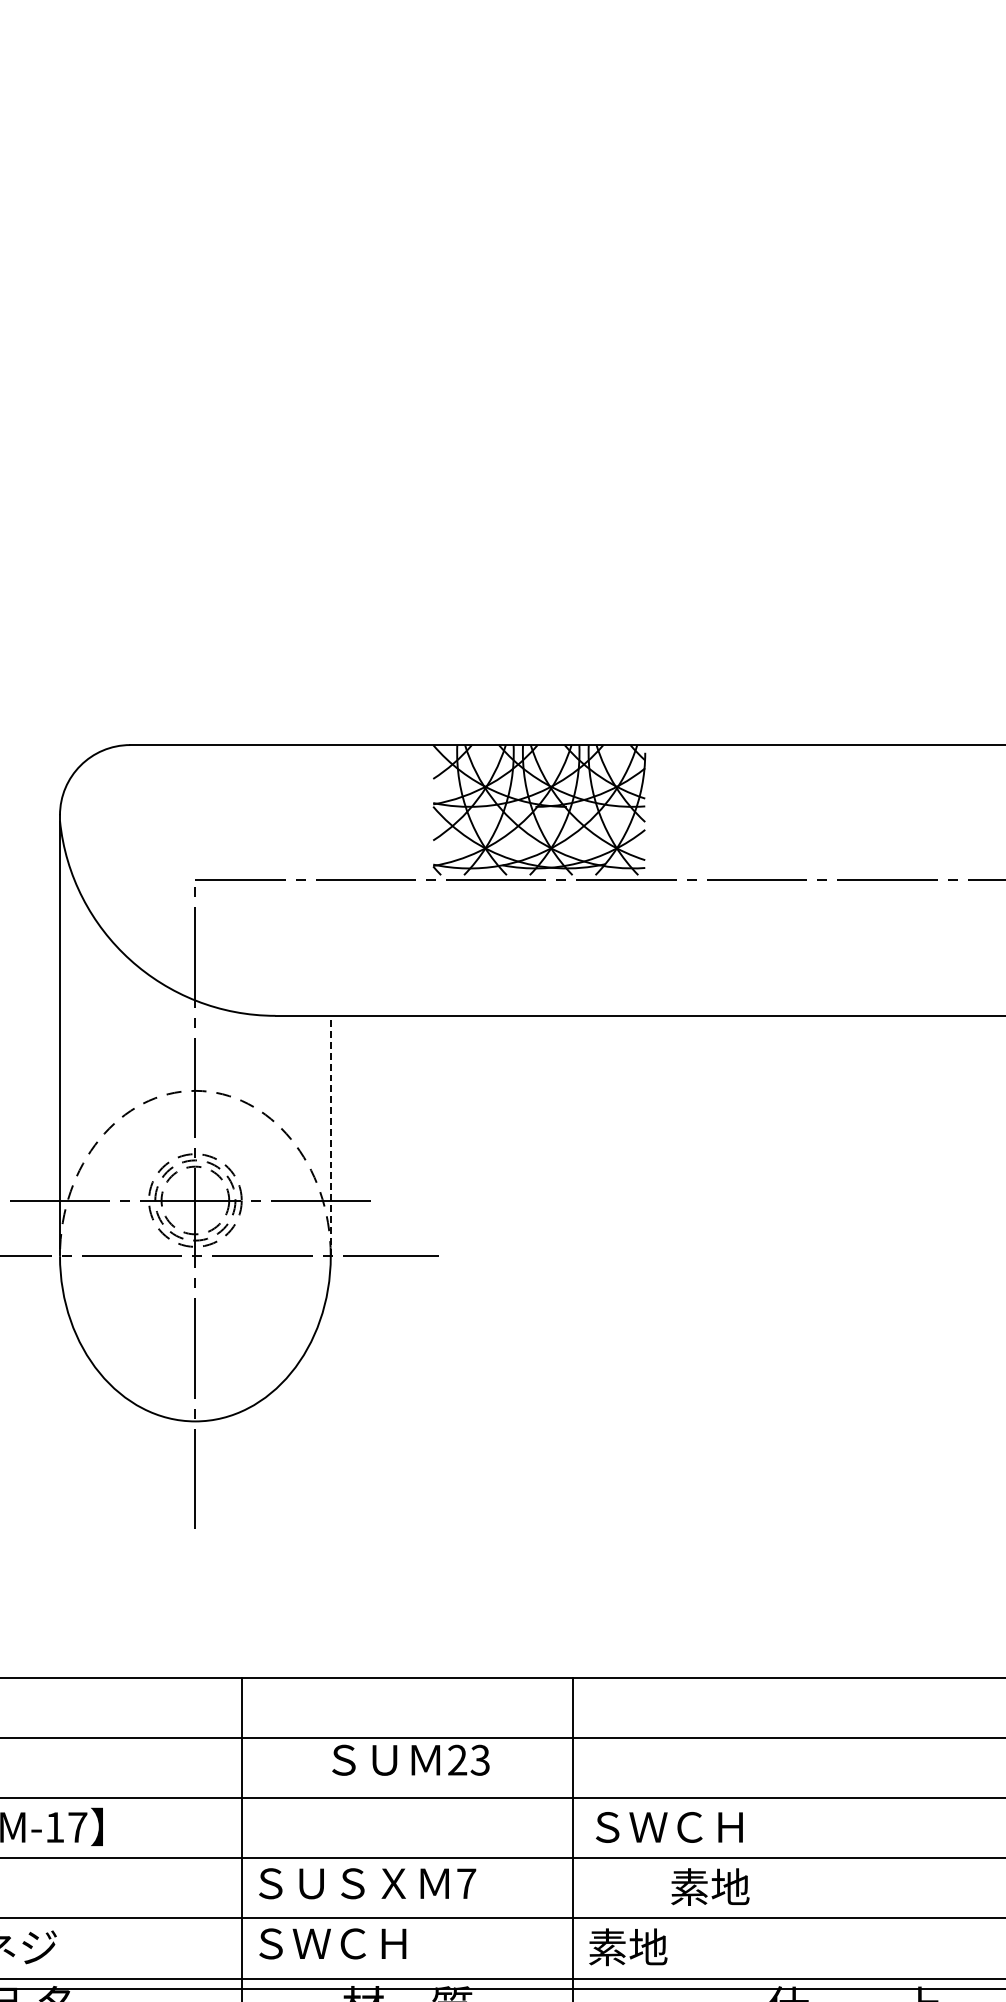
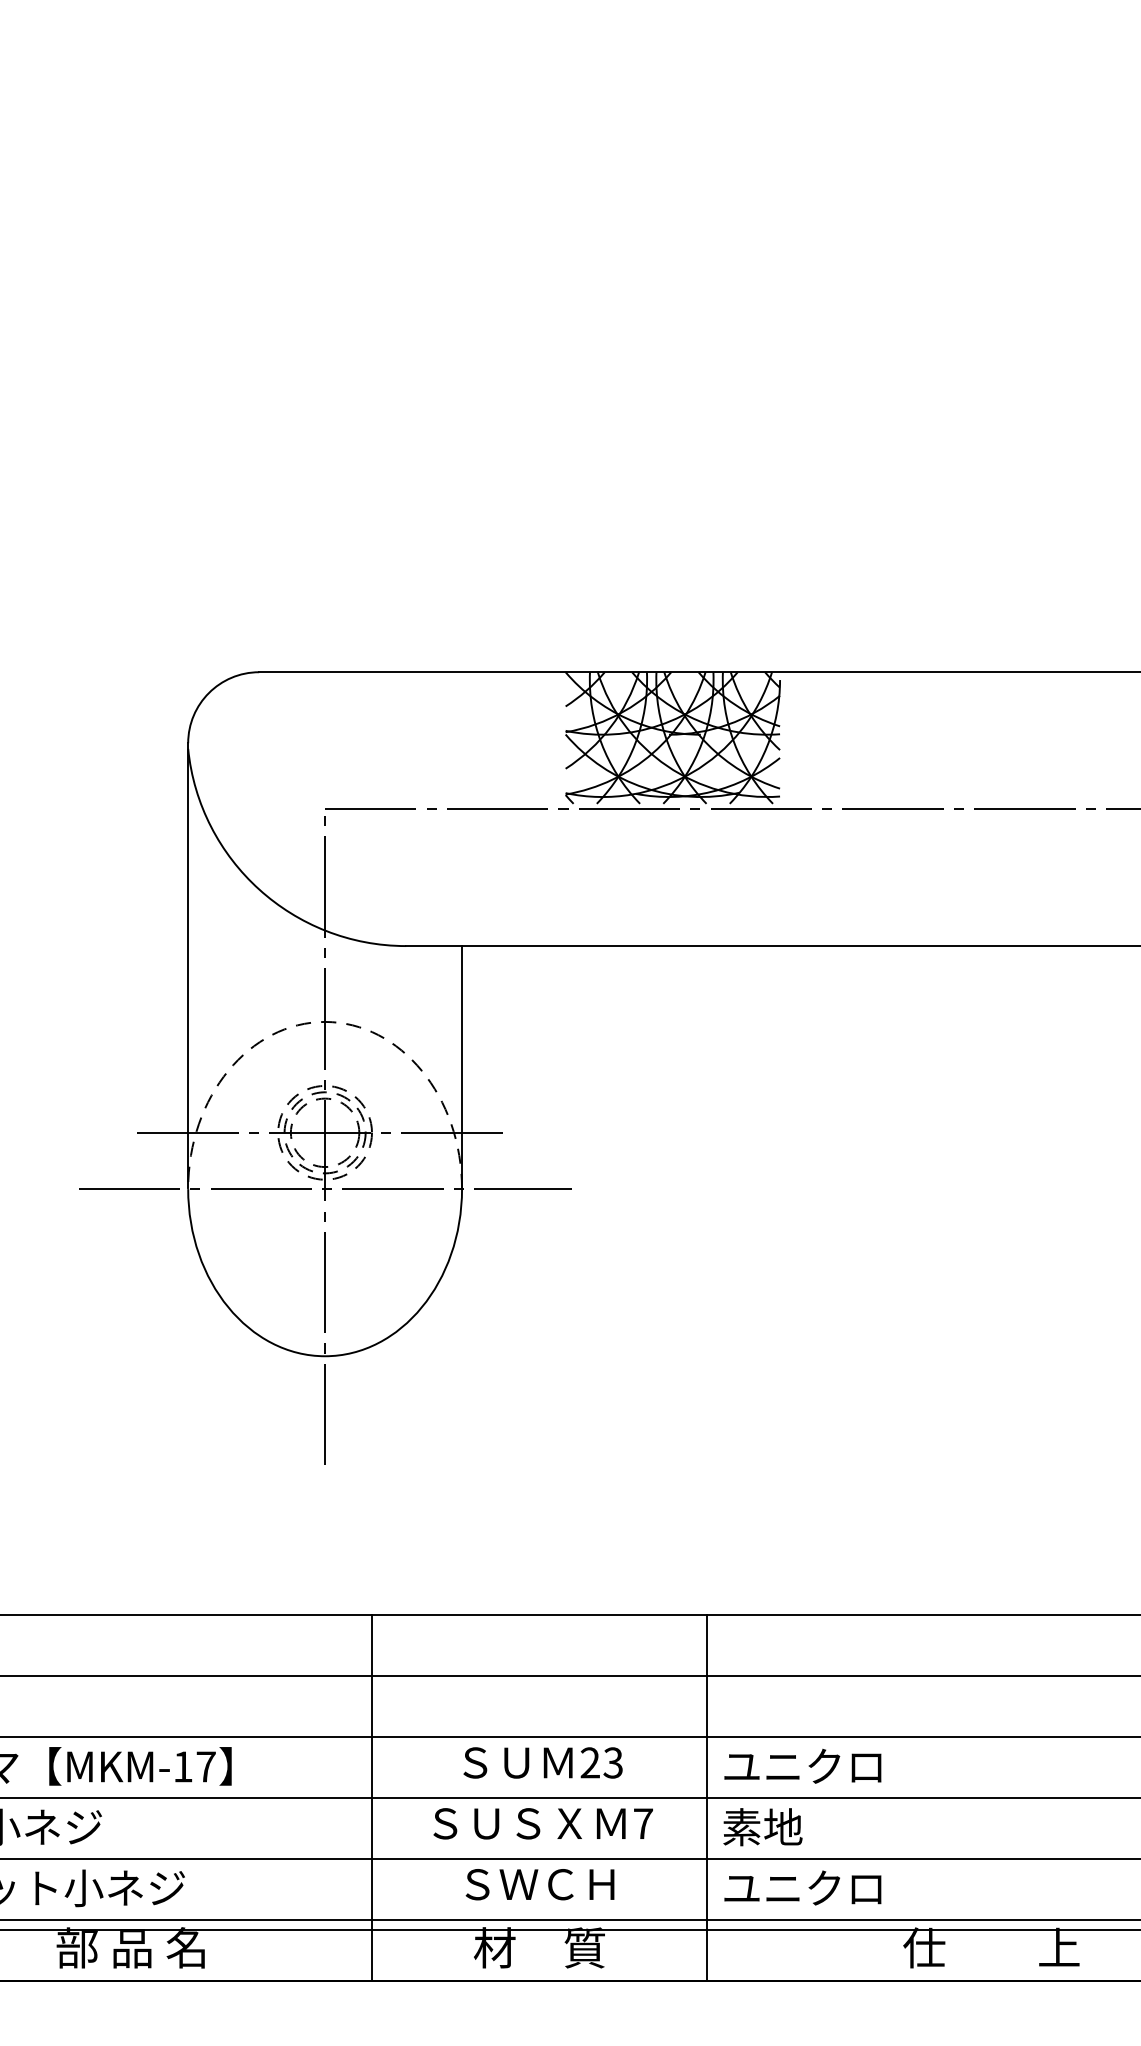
line: (331, 1134) -> (462, 1066), dashed -> solid
text: (410, 1759) -> (542, 1762), moved
text: (667, 1826) -> (802, 1765), ＳＷＣＨ -> ユニクロ
text: (366, 1883) -> (542, 1823), moved
text: (709, 1887) -> (762, 1827), moved
text: (332, 1943) -> (539, 1884), moved
text: (667, 1947) -> (802, 1888), 素地 -> ユニクロ

